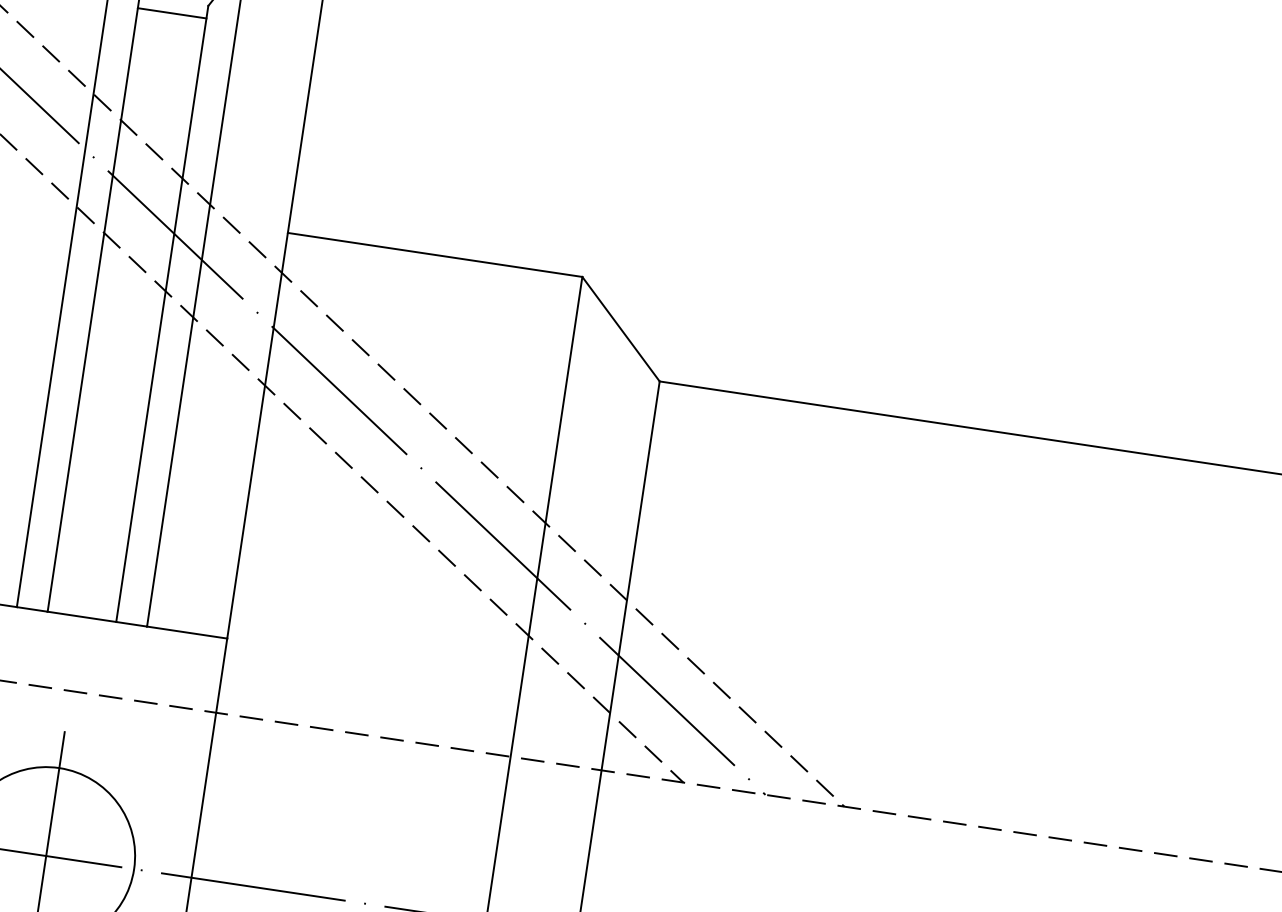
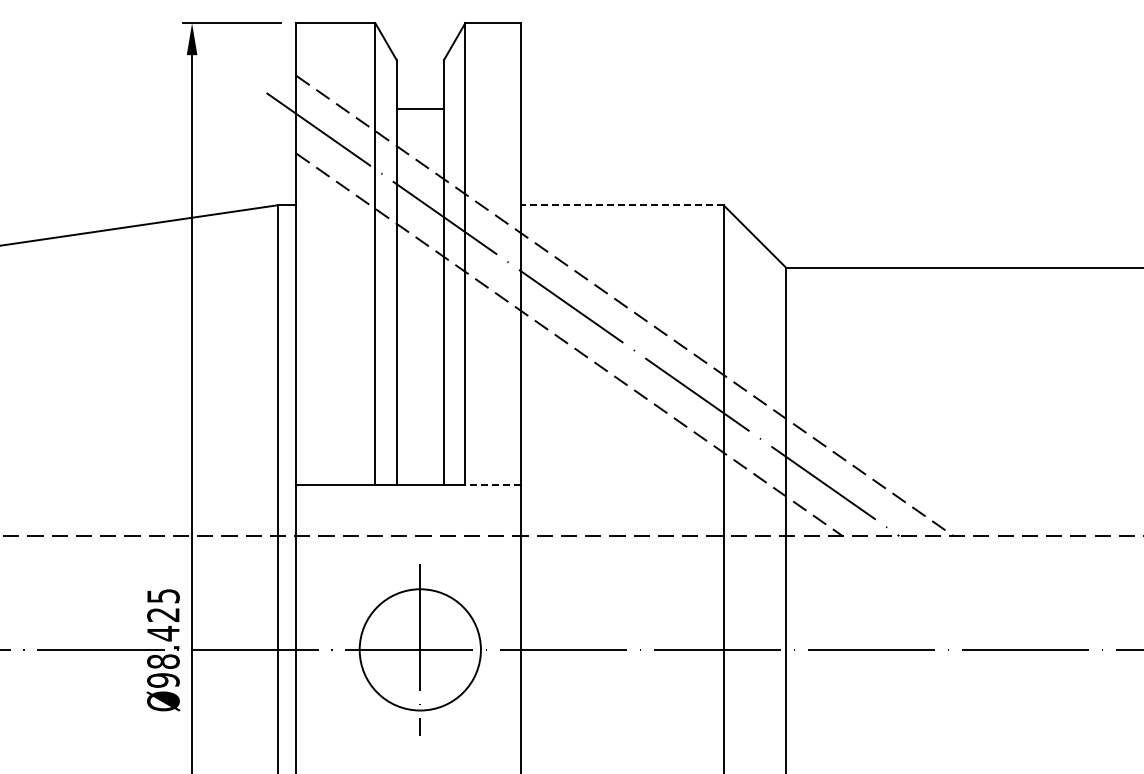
line: (171, 12) -> (419, 108), moved
line: (435, 255) -> (622, 205), solid -> dashed
line: (186, 631) -> (492, 484), solid -> dashed

